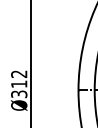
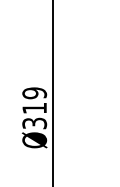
text: (19, 74) -> (35, 93), Ø312 -> Ø319

